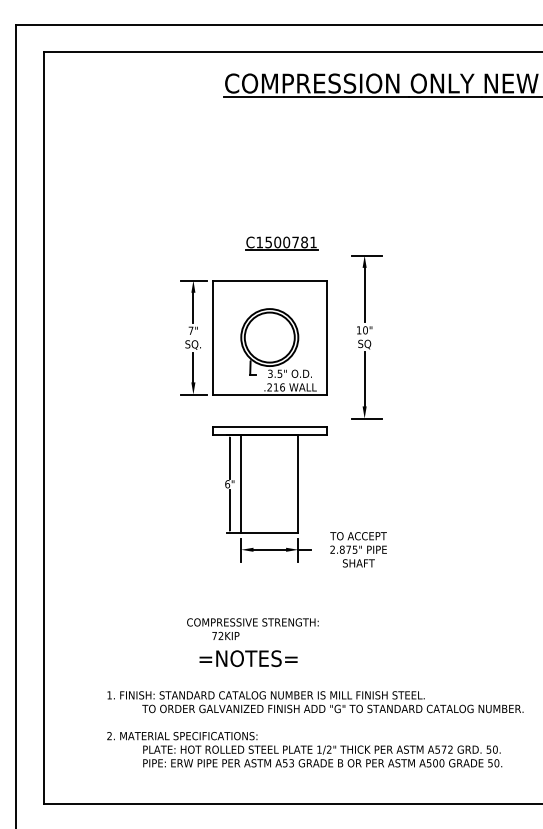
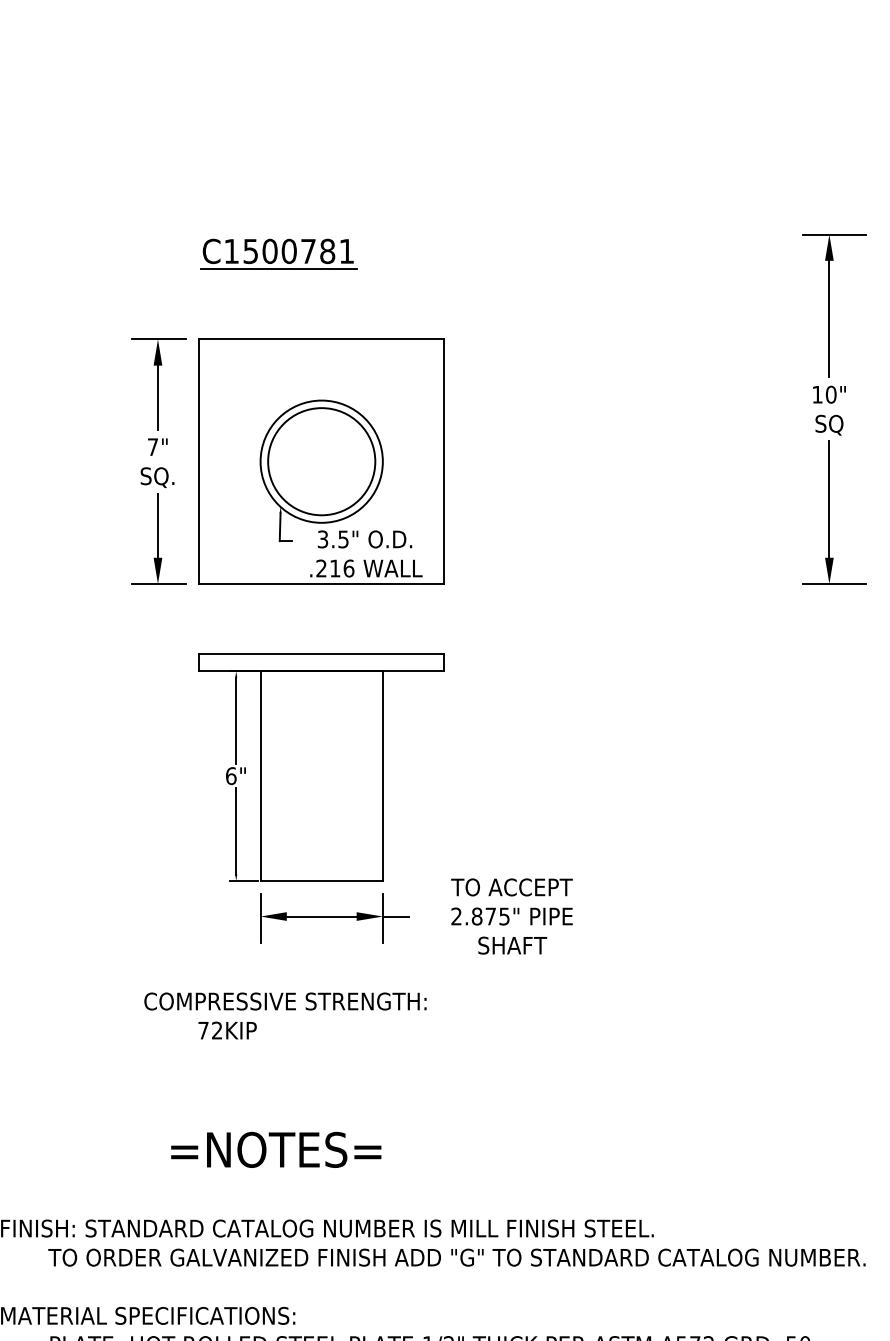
part: (281, 243) -> (278, 253), moved
part: (366, 337) -> (833, 410), moved
text: (252, 628) -> (284, 1014), moved

